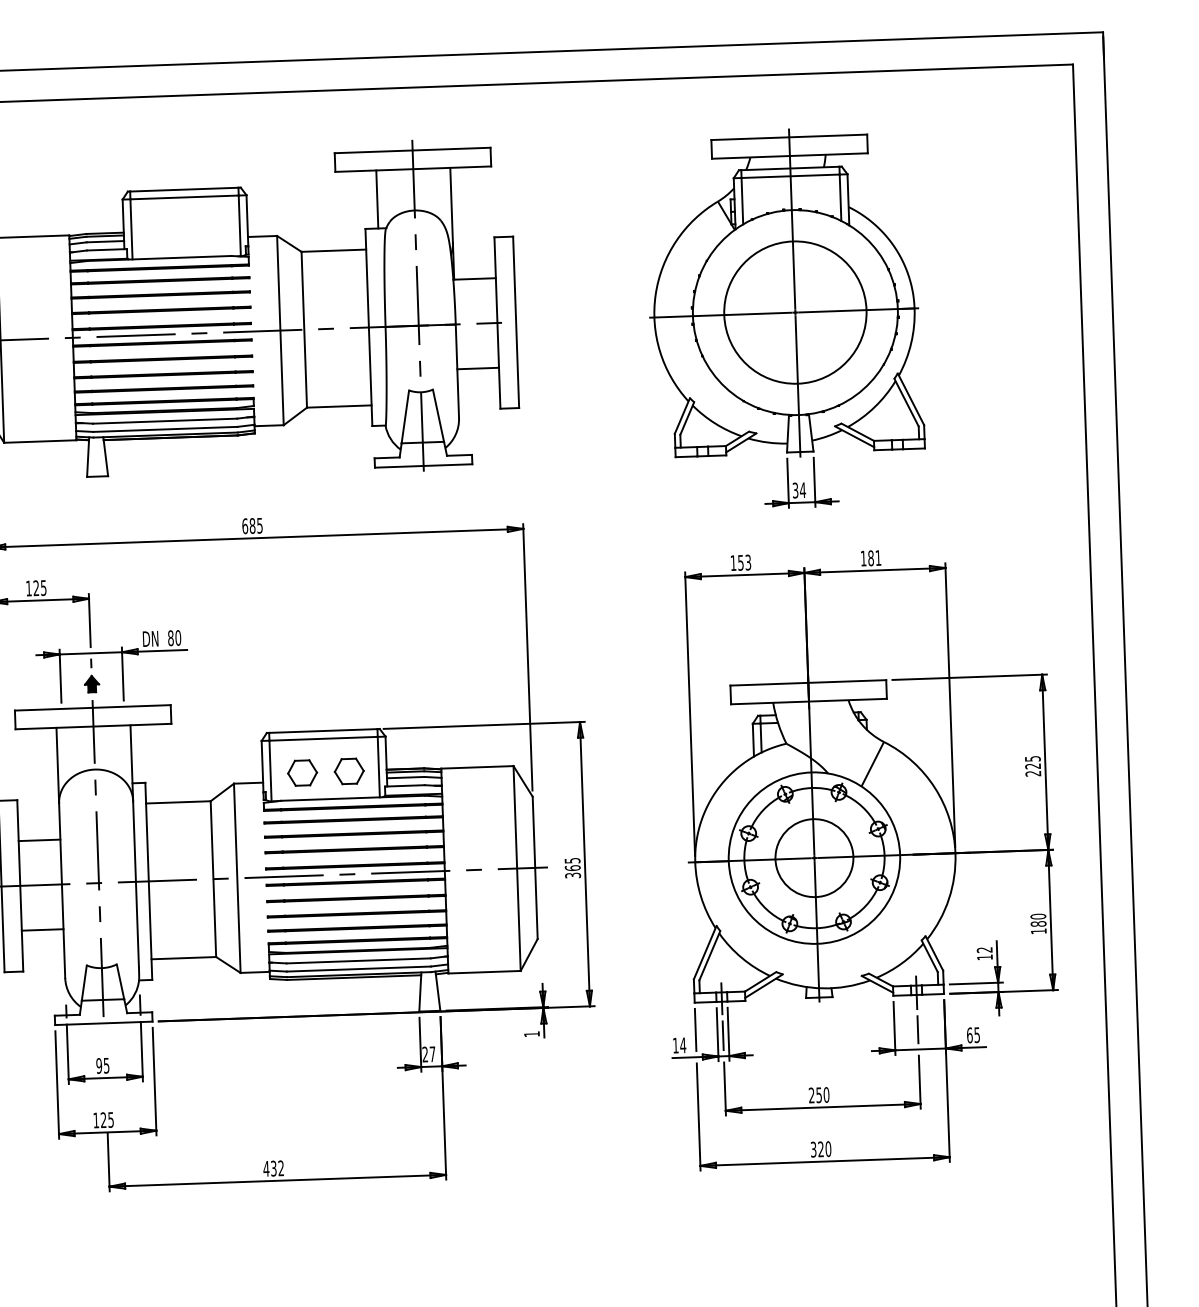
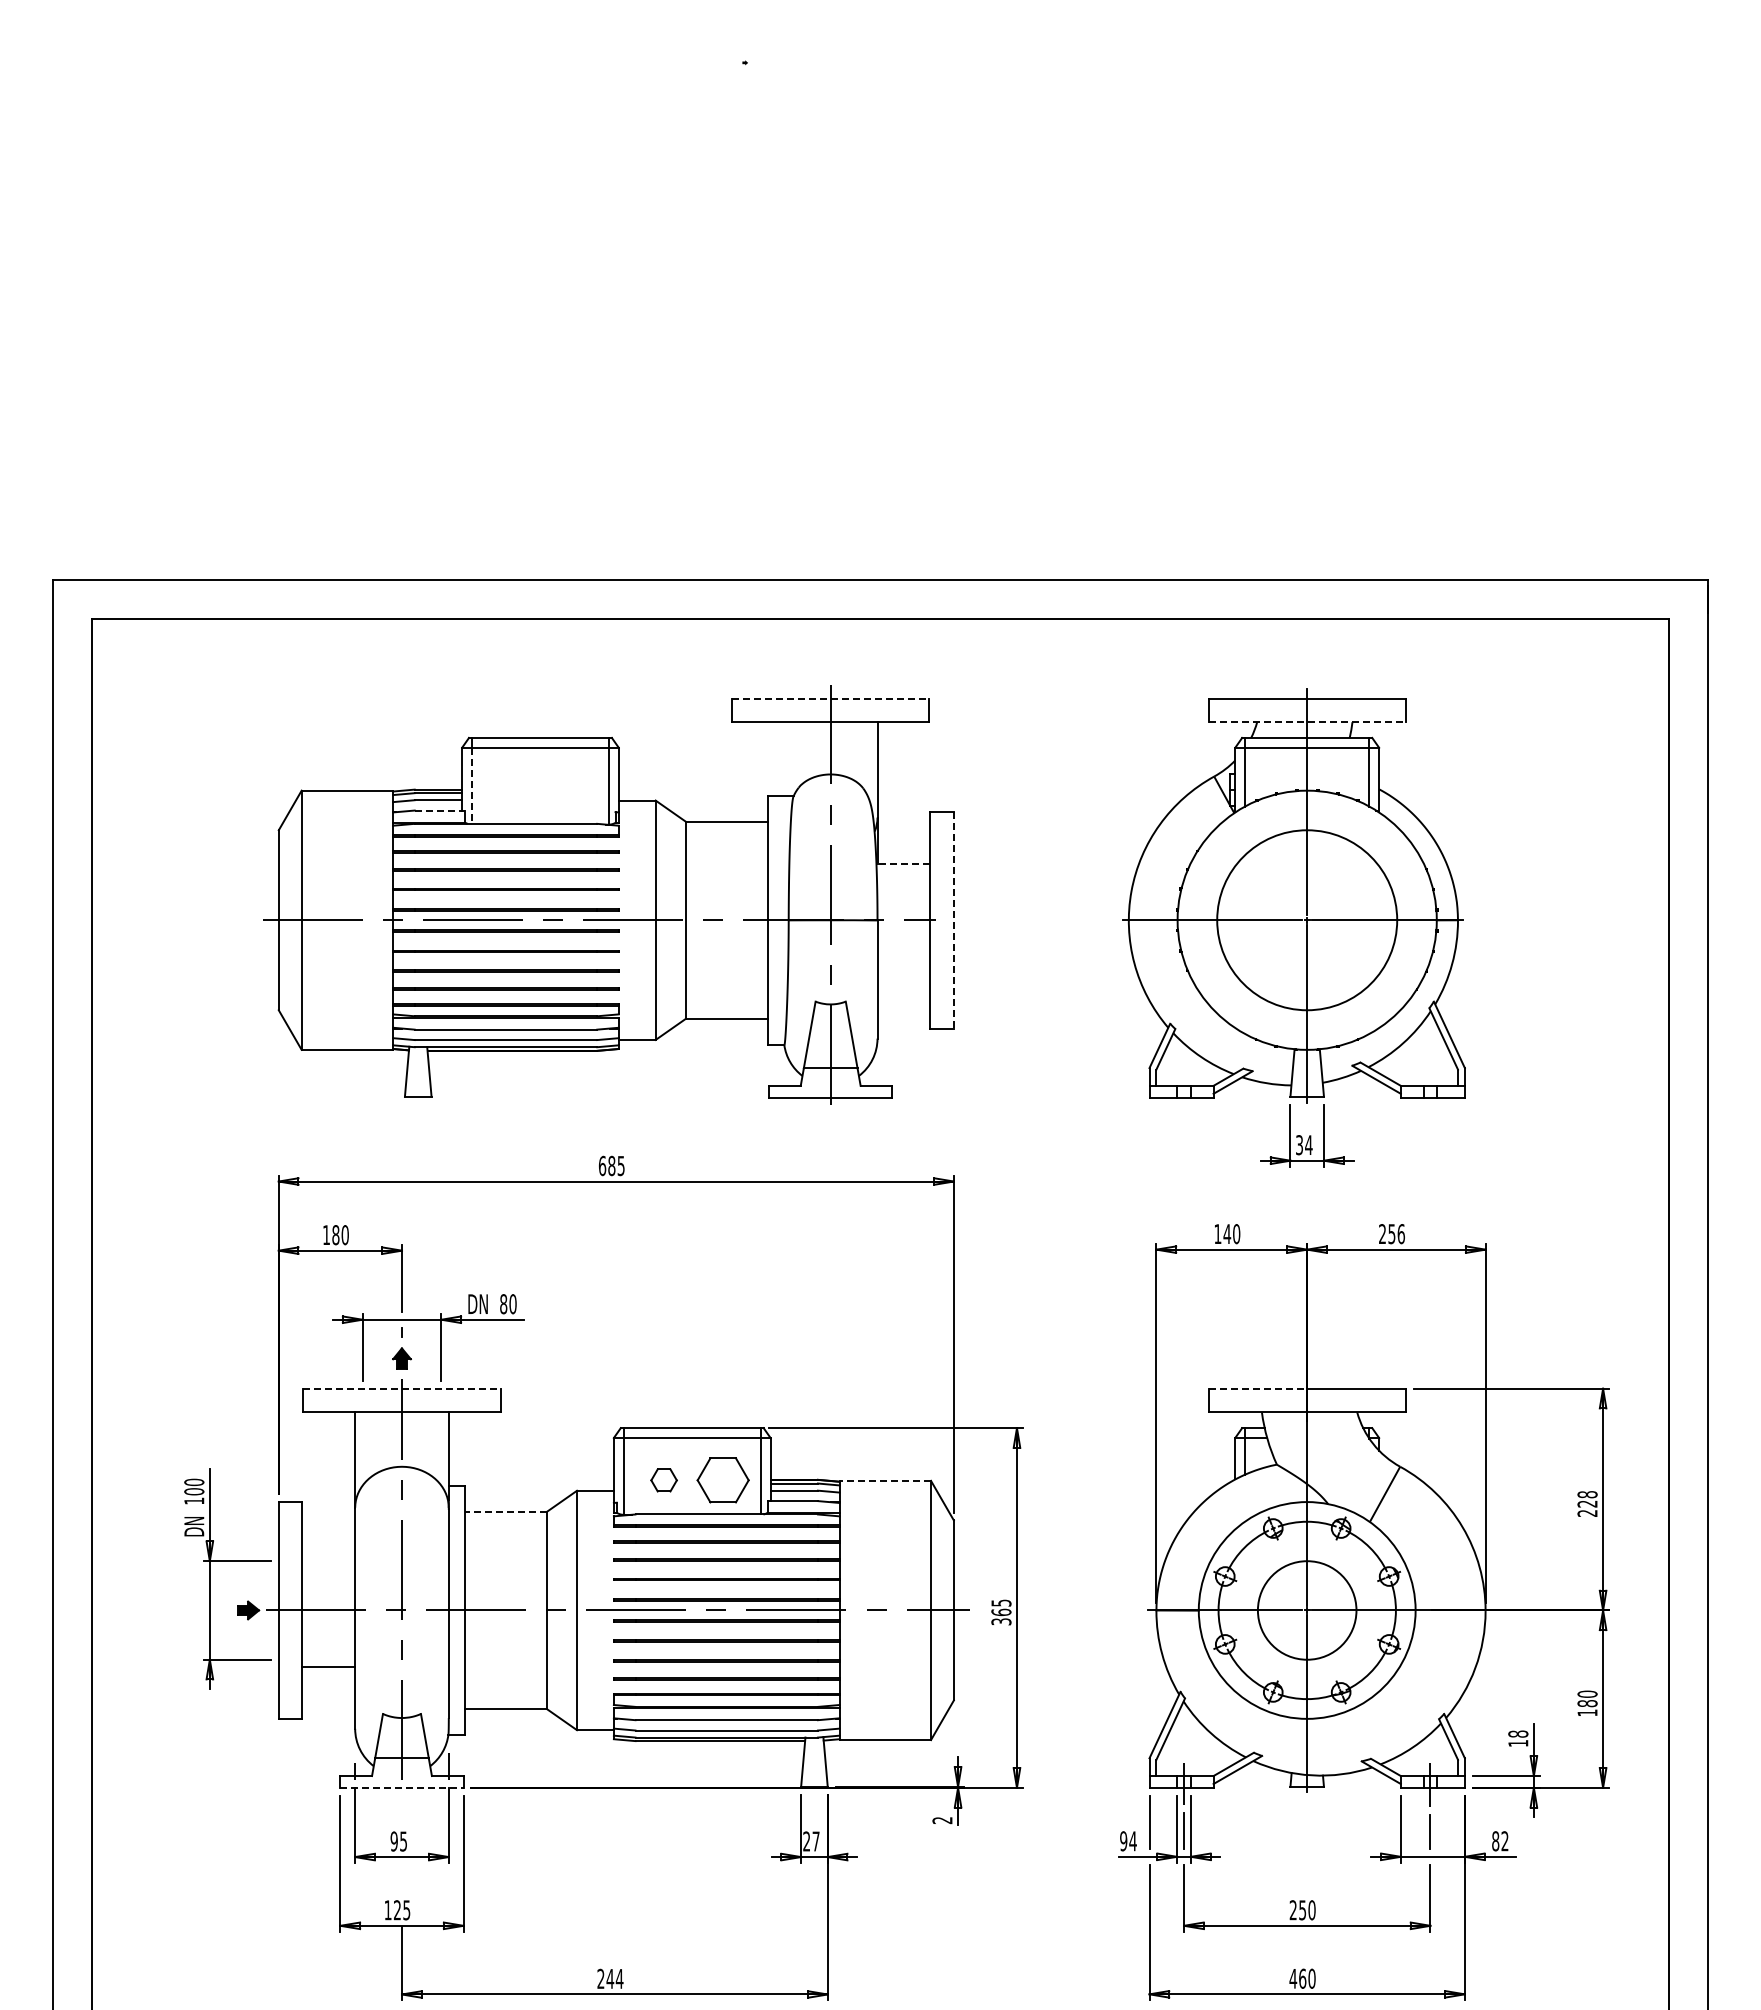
line: (412, 150) -> (830, 698), solid -> dashed
line: (790, 156) -> (1307, 722), solid -> dashed
line: (376, 199) -> (783, 758), removed
line: (131, 229) -> (471, 786), solid -> dashed
line: (107, 249) -> (440, 810), solid -> dashed
line: (474, 278) -> (903, 863), solid -> dashed
line: (515, 322) -> (953, 920), solid -> dashed
line: (477, 368) -> (903, 976), removed
text: (870, 558) -> (1391, 1234), 181 -> 256
text: (744, 563) -> (1231, 1234), 153 -> 140
text: (40, 588) -> (340, 1235), 125 -> 180
line: (769, 684) -> (1258, 1388), solid -> dashed
line: (92, 707) -> (401, 1388), solid -> dashed
text: (1032, 758) -> (1587, 1494), 225 -> 228
line: (477, 767) -> (885, 1480), solid -> dashed
part: (349, 771) -> (723, 1480), size x1.4
part: (302, 773) -> (663, 1480), size x0.7
line: (178, 802) -> (505, 1511), solid -> dashed
line: (39, 840) -> (328, 1553), removed
text: (984, 949) -> (1518, 1733), 12 -> 18
line: (103, 1023) -> (401, 1787), solid -> dashed
text: (531, 1034) -> (942, 1820), 1 -> 2
text: (973, 1035) -> (1500, 1841), 65 -> 82
text: (675, 1045) -> (1123, 1841), 14 -> 94
text: (816, 1149) -> (1297, 1978), 320 -> 460
text: (273, 1168) -> (610, 1978), 432 -> 244

